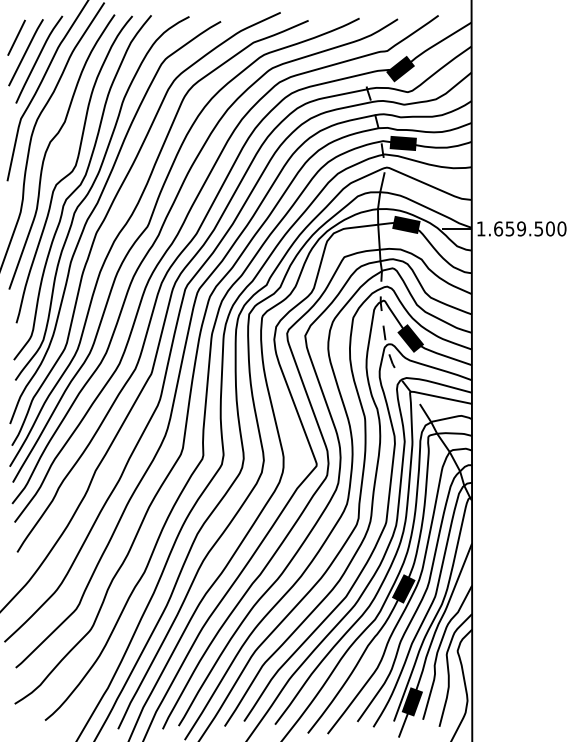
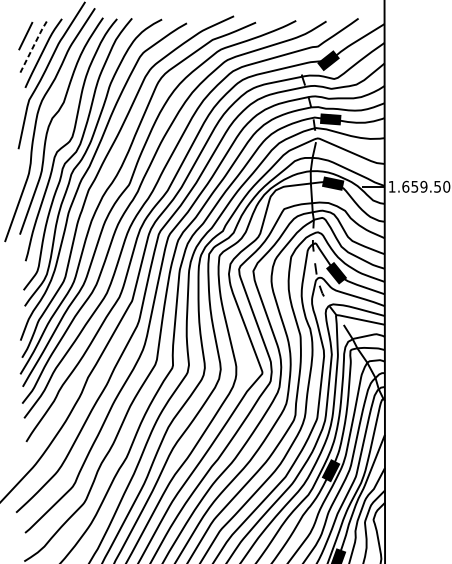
line: (26, 51) -> (33, 46), solid -> dashed

